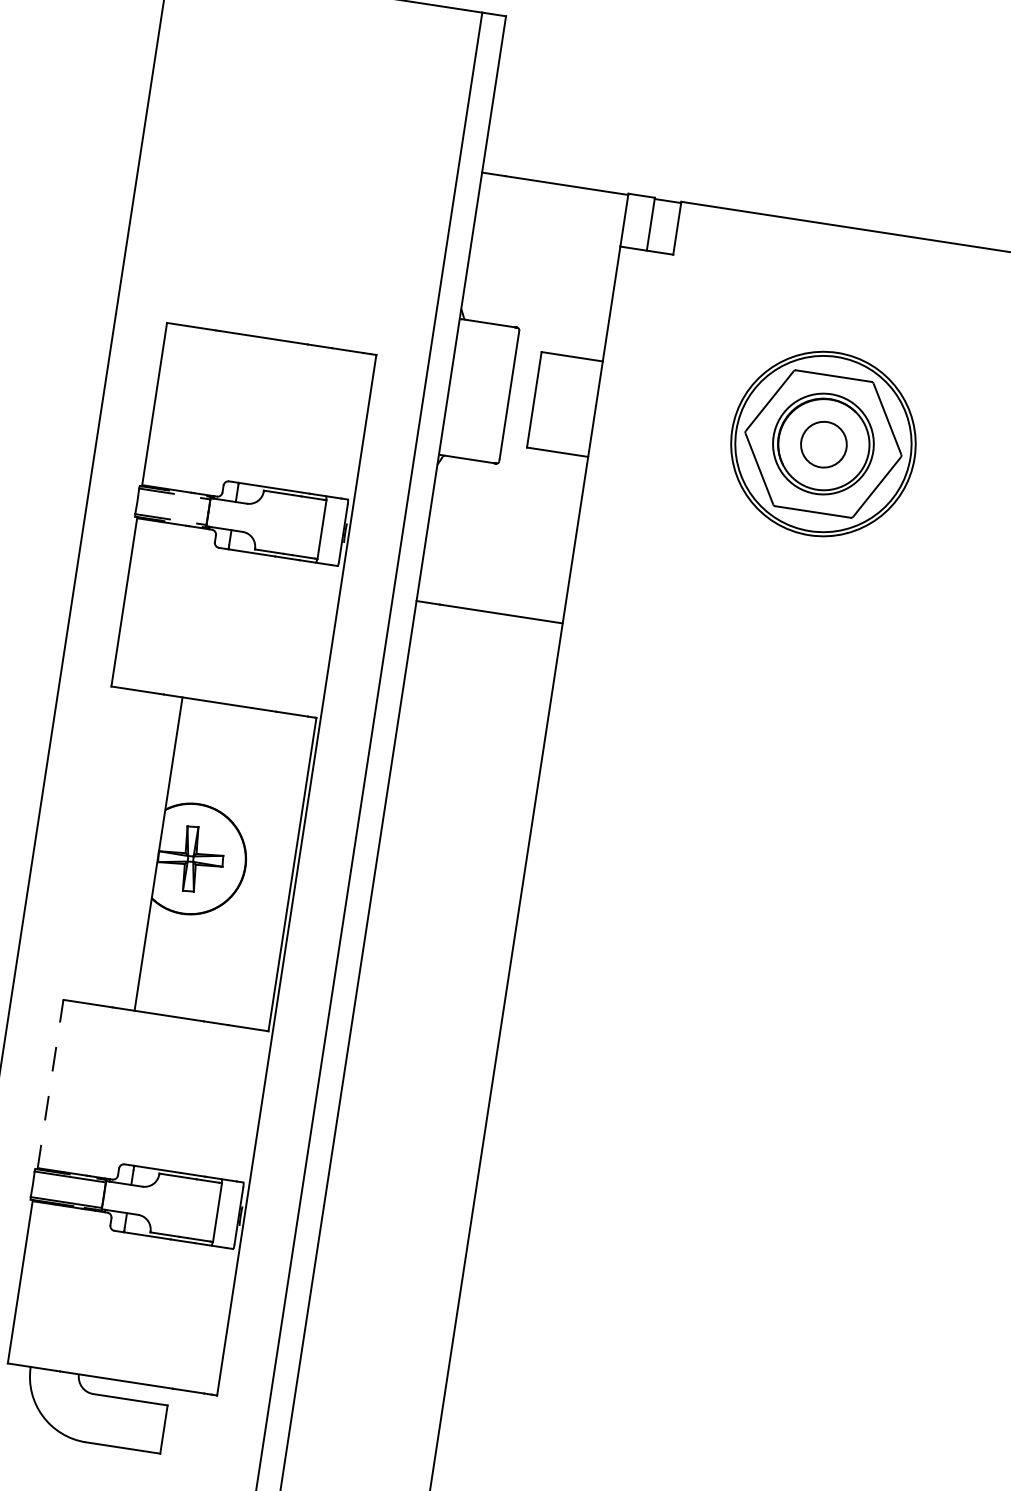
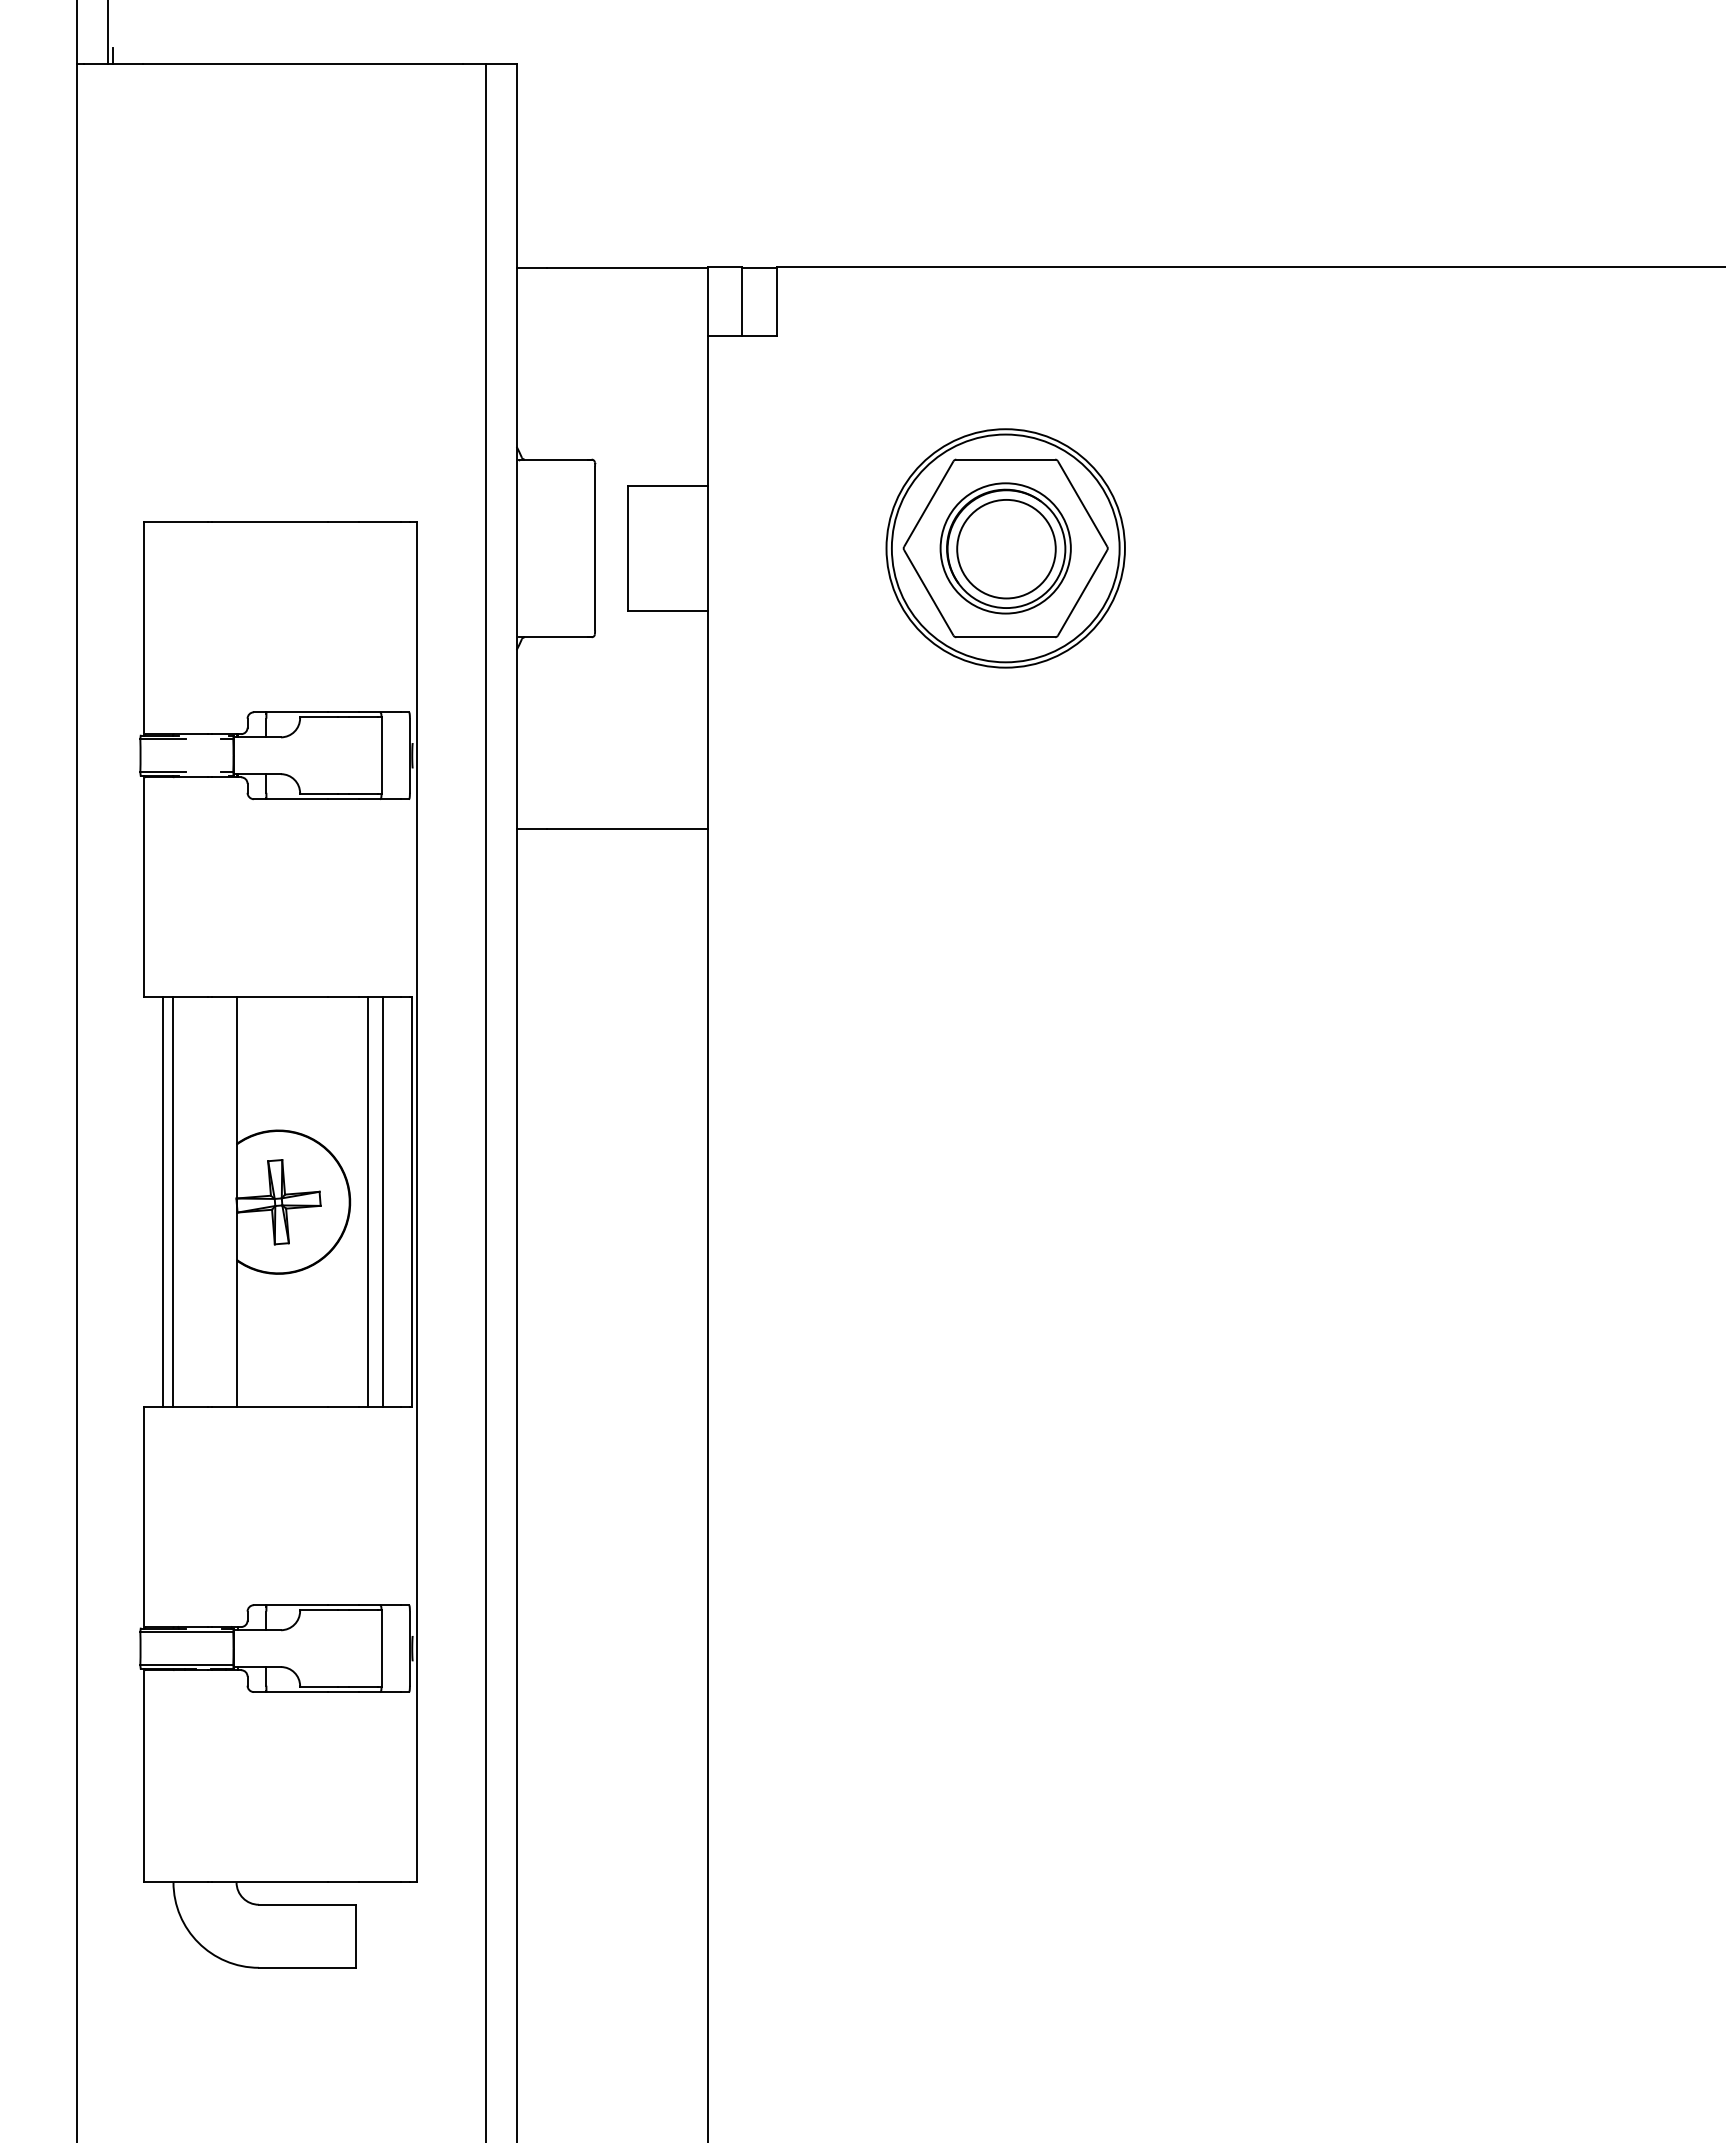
circle: (824, 444) -> (1006, 548), size x1.67
line: (101, 845) -> (162, 1202), added
line: (110, 846) -> (173, 1202), added
line: (259, 869) -> (368, 1202), added
line: (270, 871) -> (383, 1202), added
line: (50, 1084) -> (143, 1517), dashed -> solid

